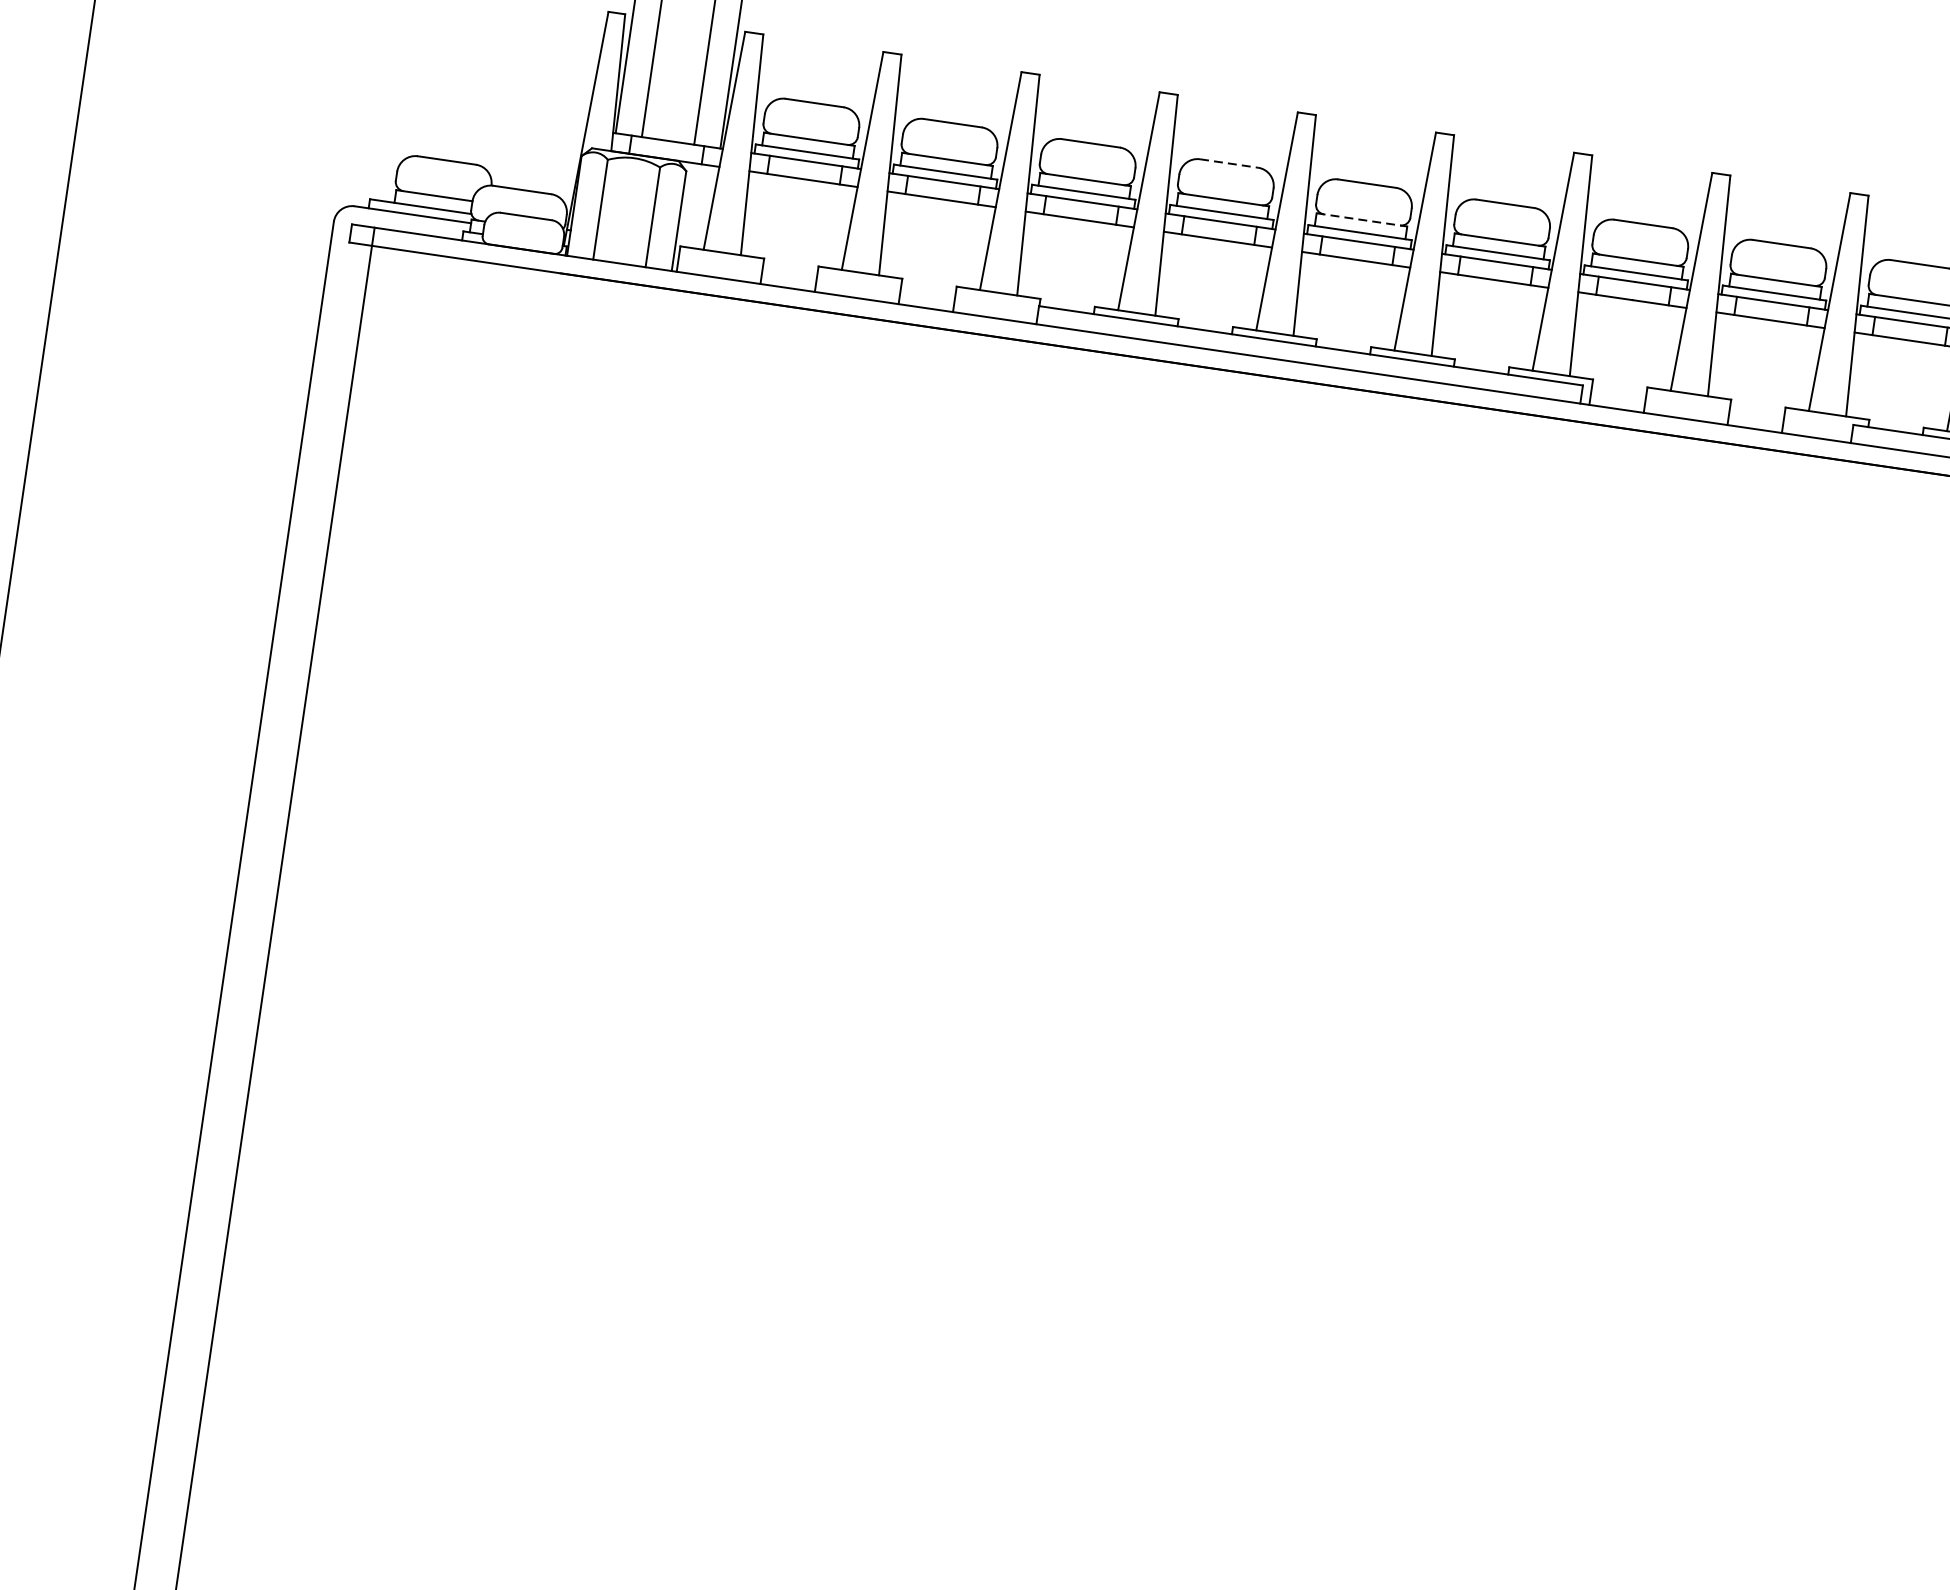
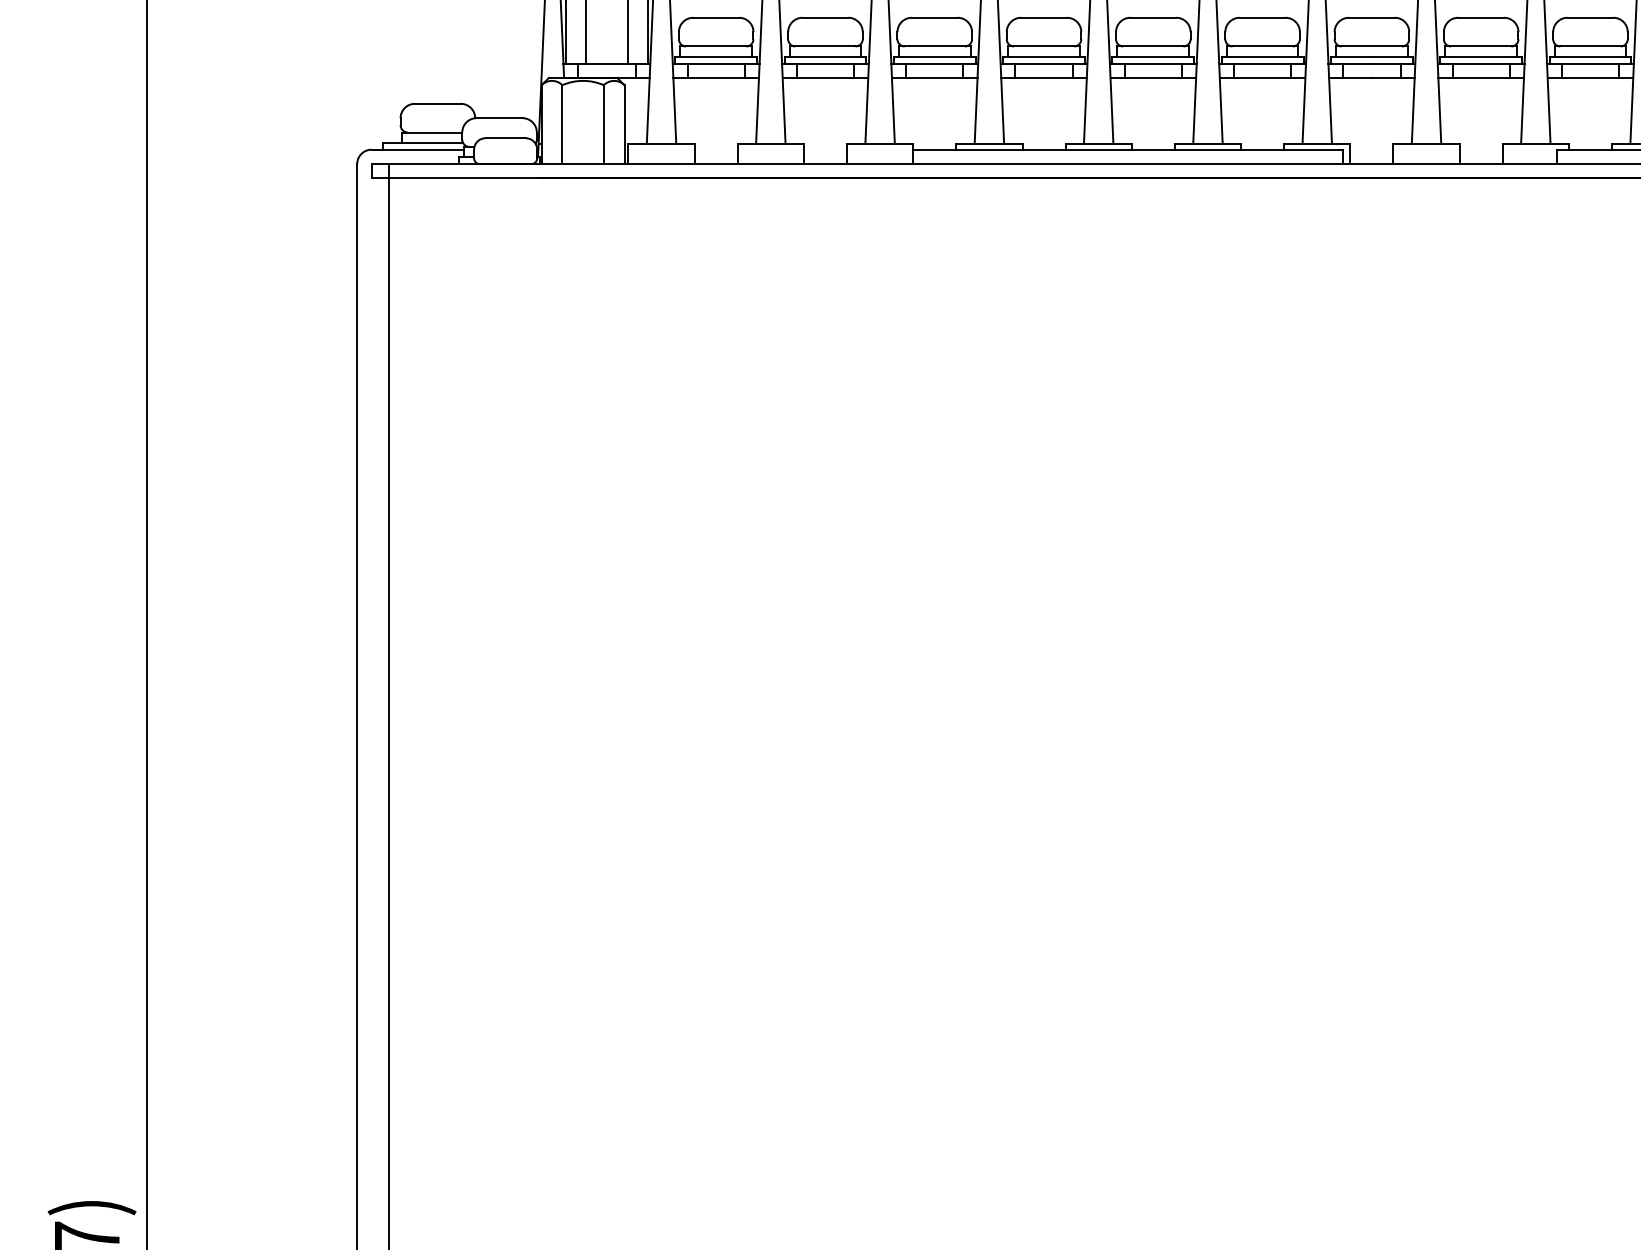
line: (1229, 163) -> (1044, 17), dashed -> solid
line: (1362, 219) -> (1153, 46), dashed -> solid

